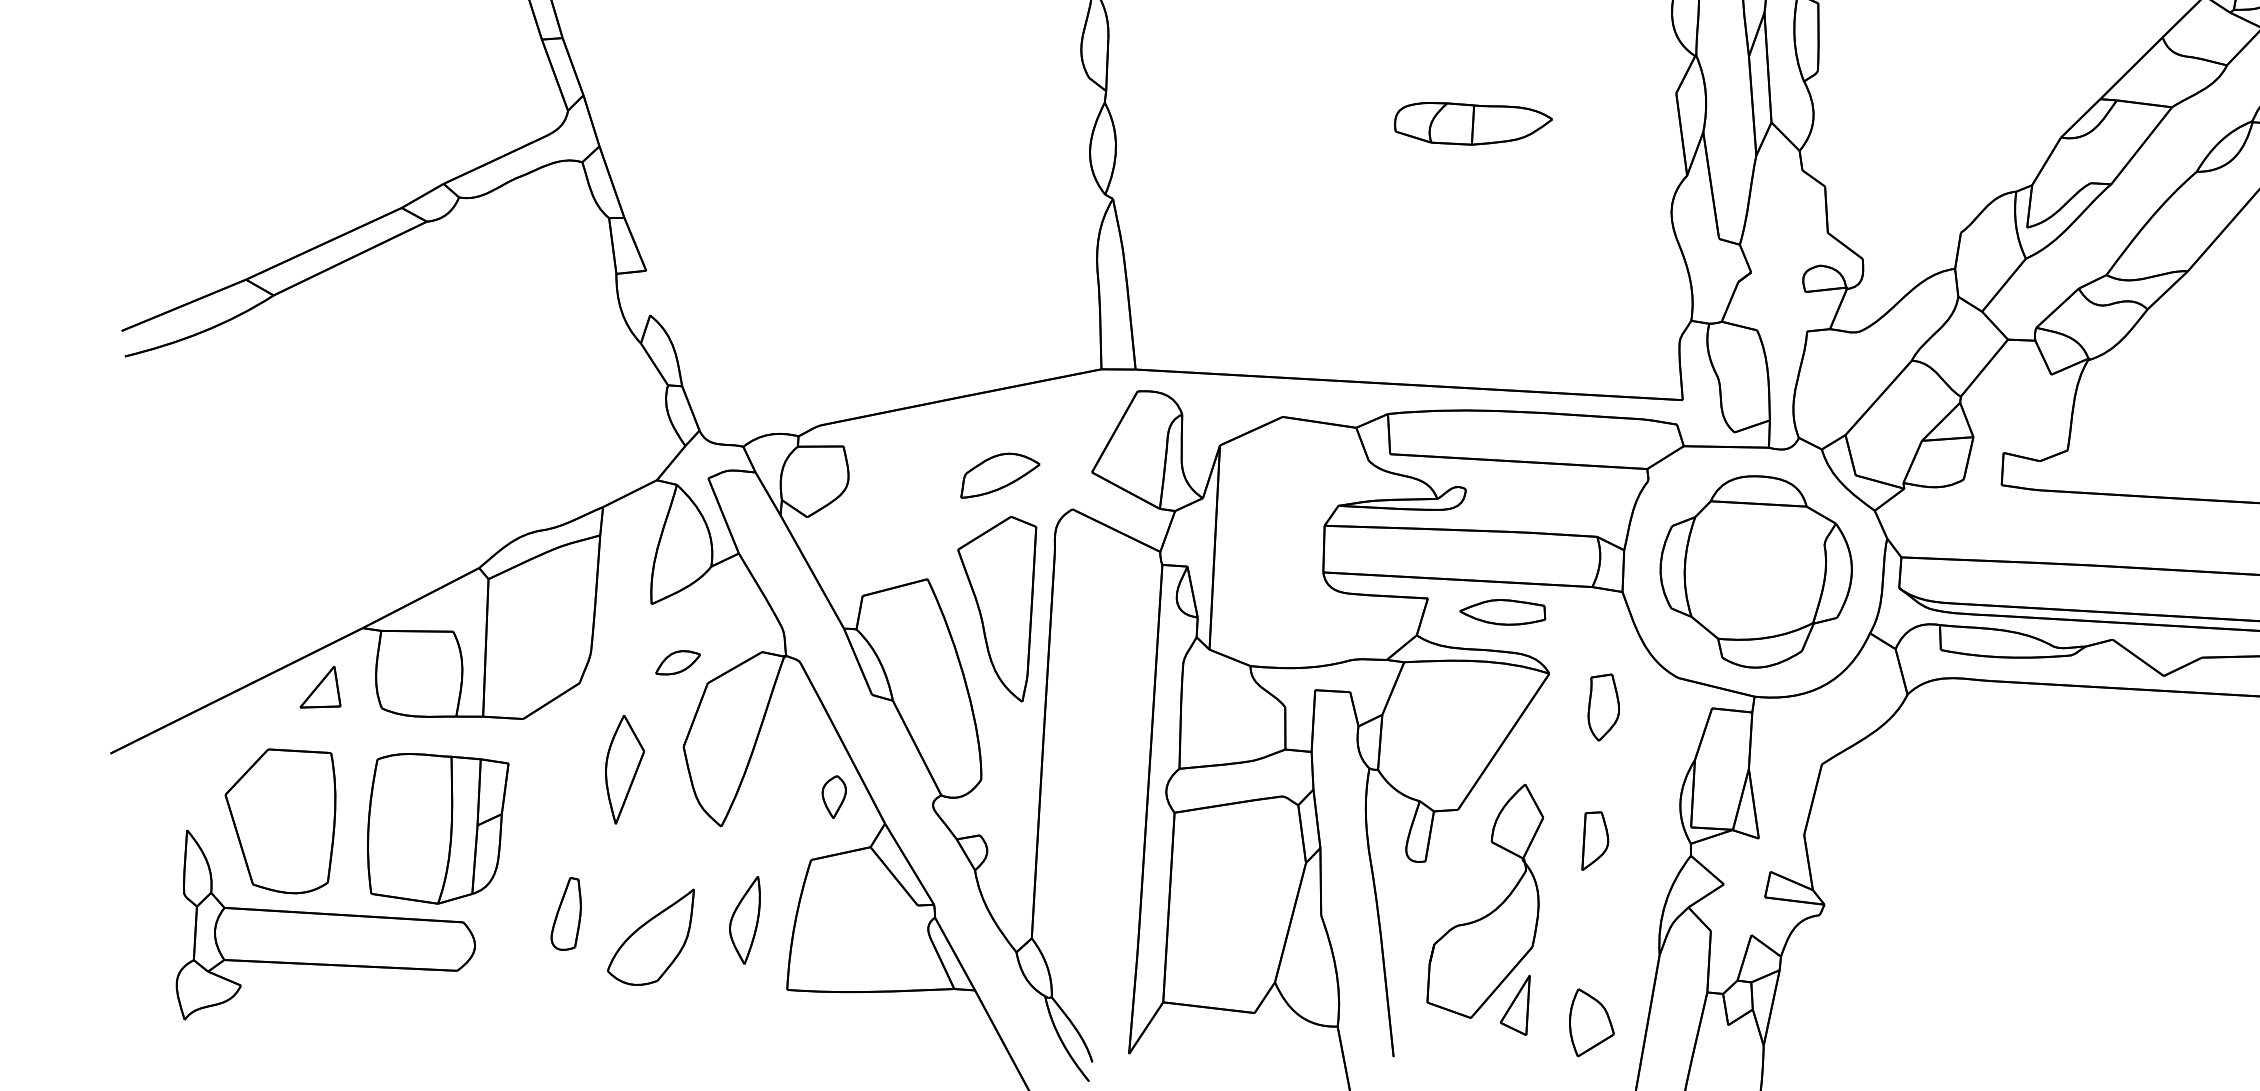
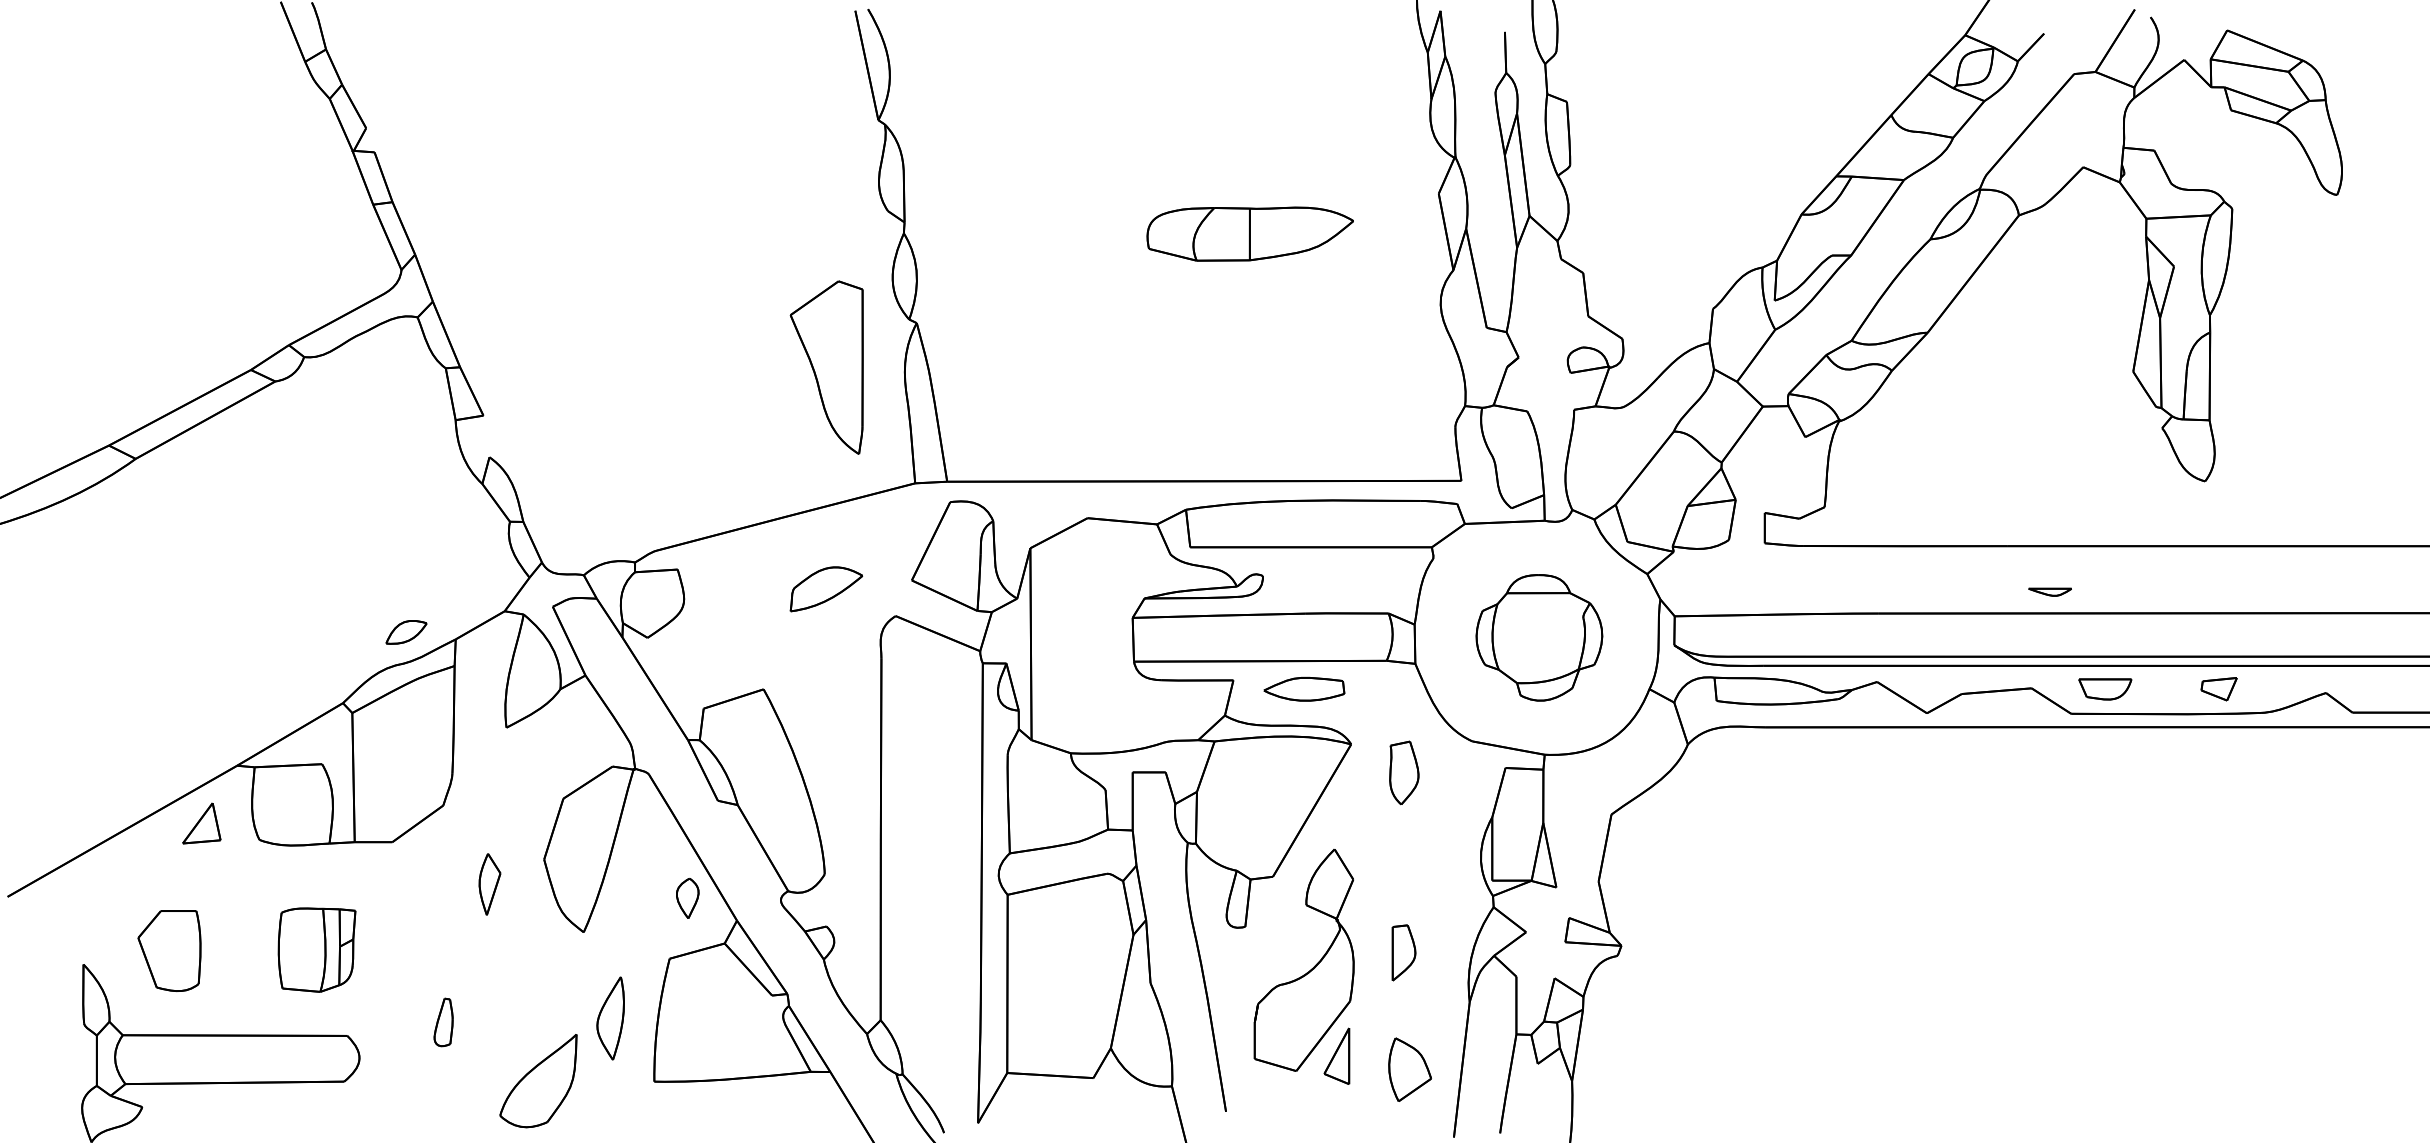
part: (1473, 125) -> (1250, 234), size x1.4
part: (1756, 571) -> (1539, 637), size x0.7
part: (993, 607) -> (826, 367), moved
part: (678, 663) -> (406, 632), moved
part: (623, 769) -> (489, 884), size x0.6
part: (279, 820) -> (169, 950), size x0.6
part: (435, 828) -> (316, 949), size x0.6
part: (1595, 840) -> (1403, 952), moved
part: (566, 913) -> (443, 1022), size x0.7
part: (650, 936) -> (538, 1081), moved

